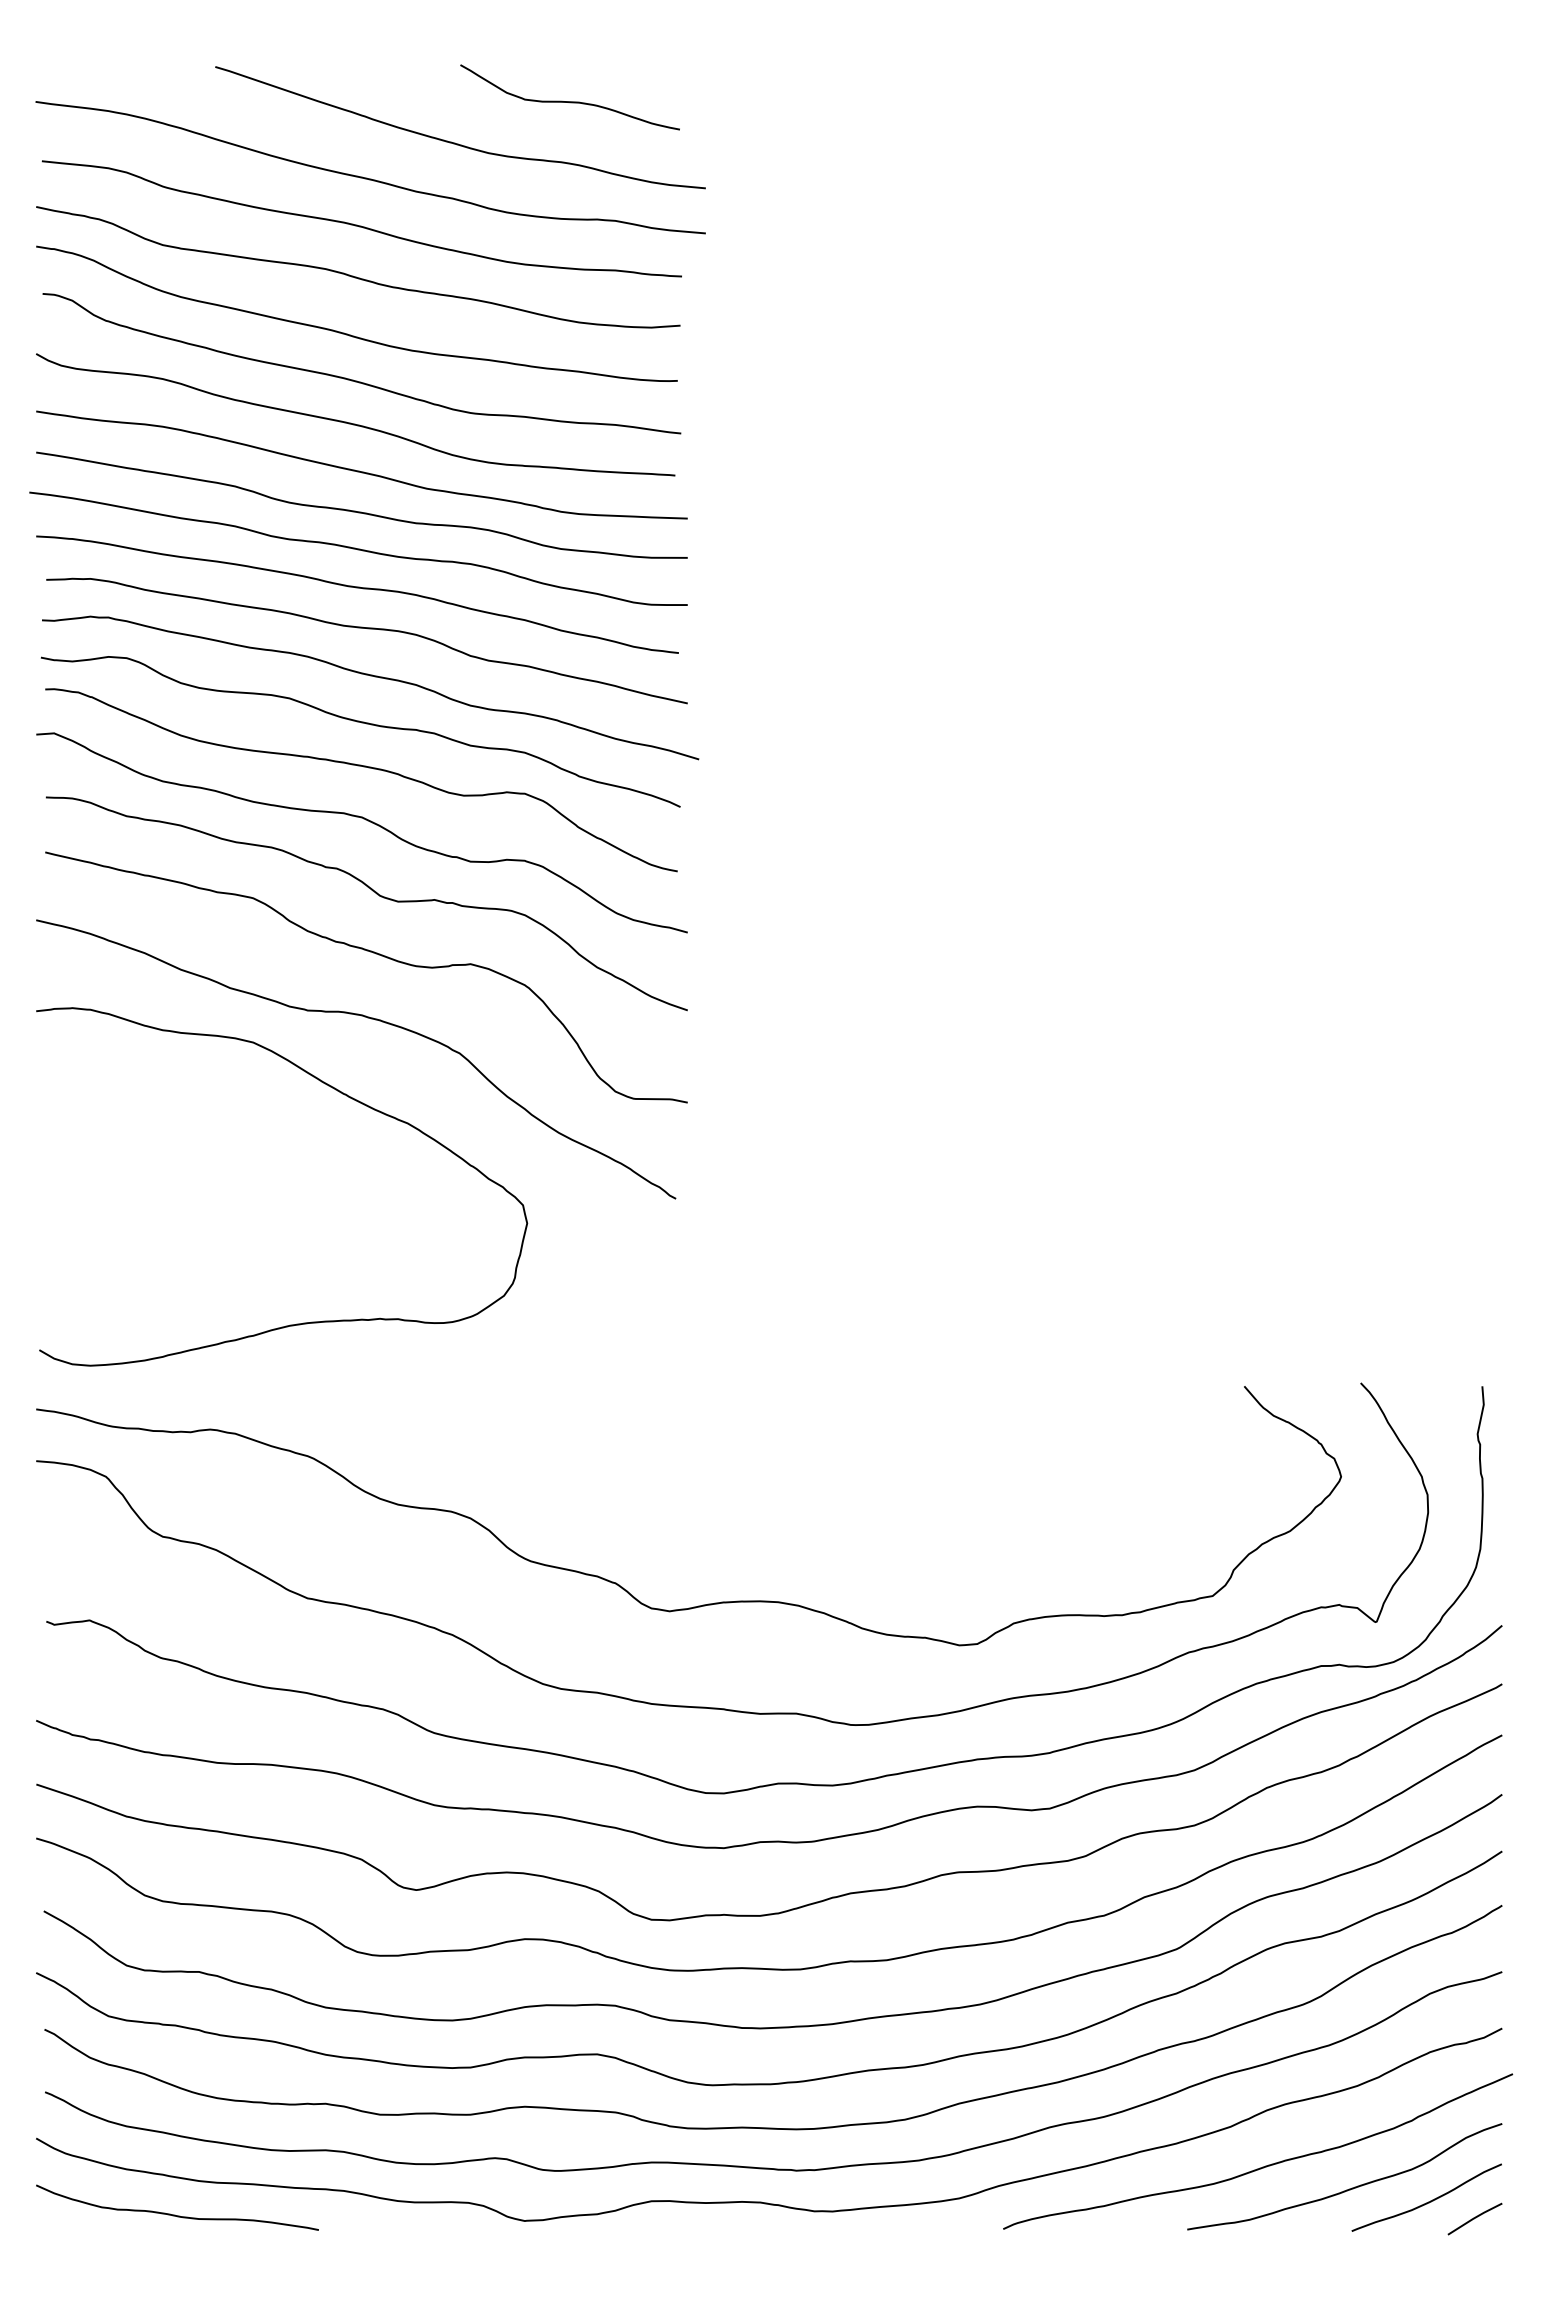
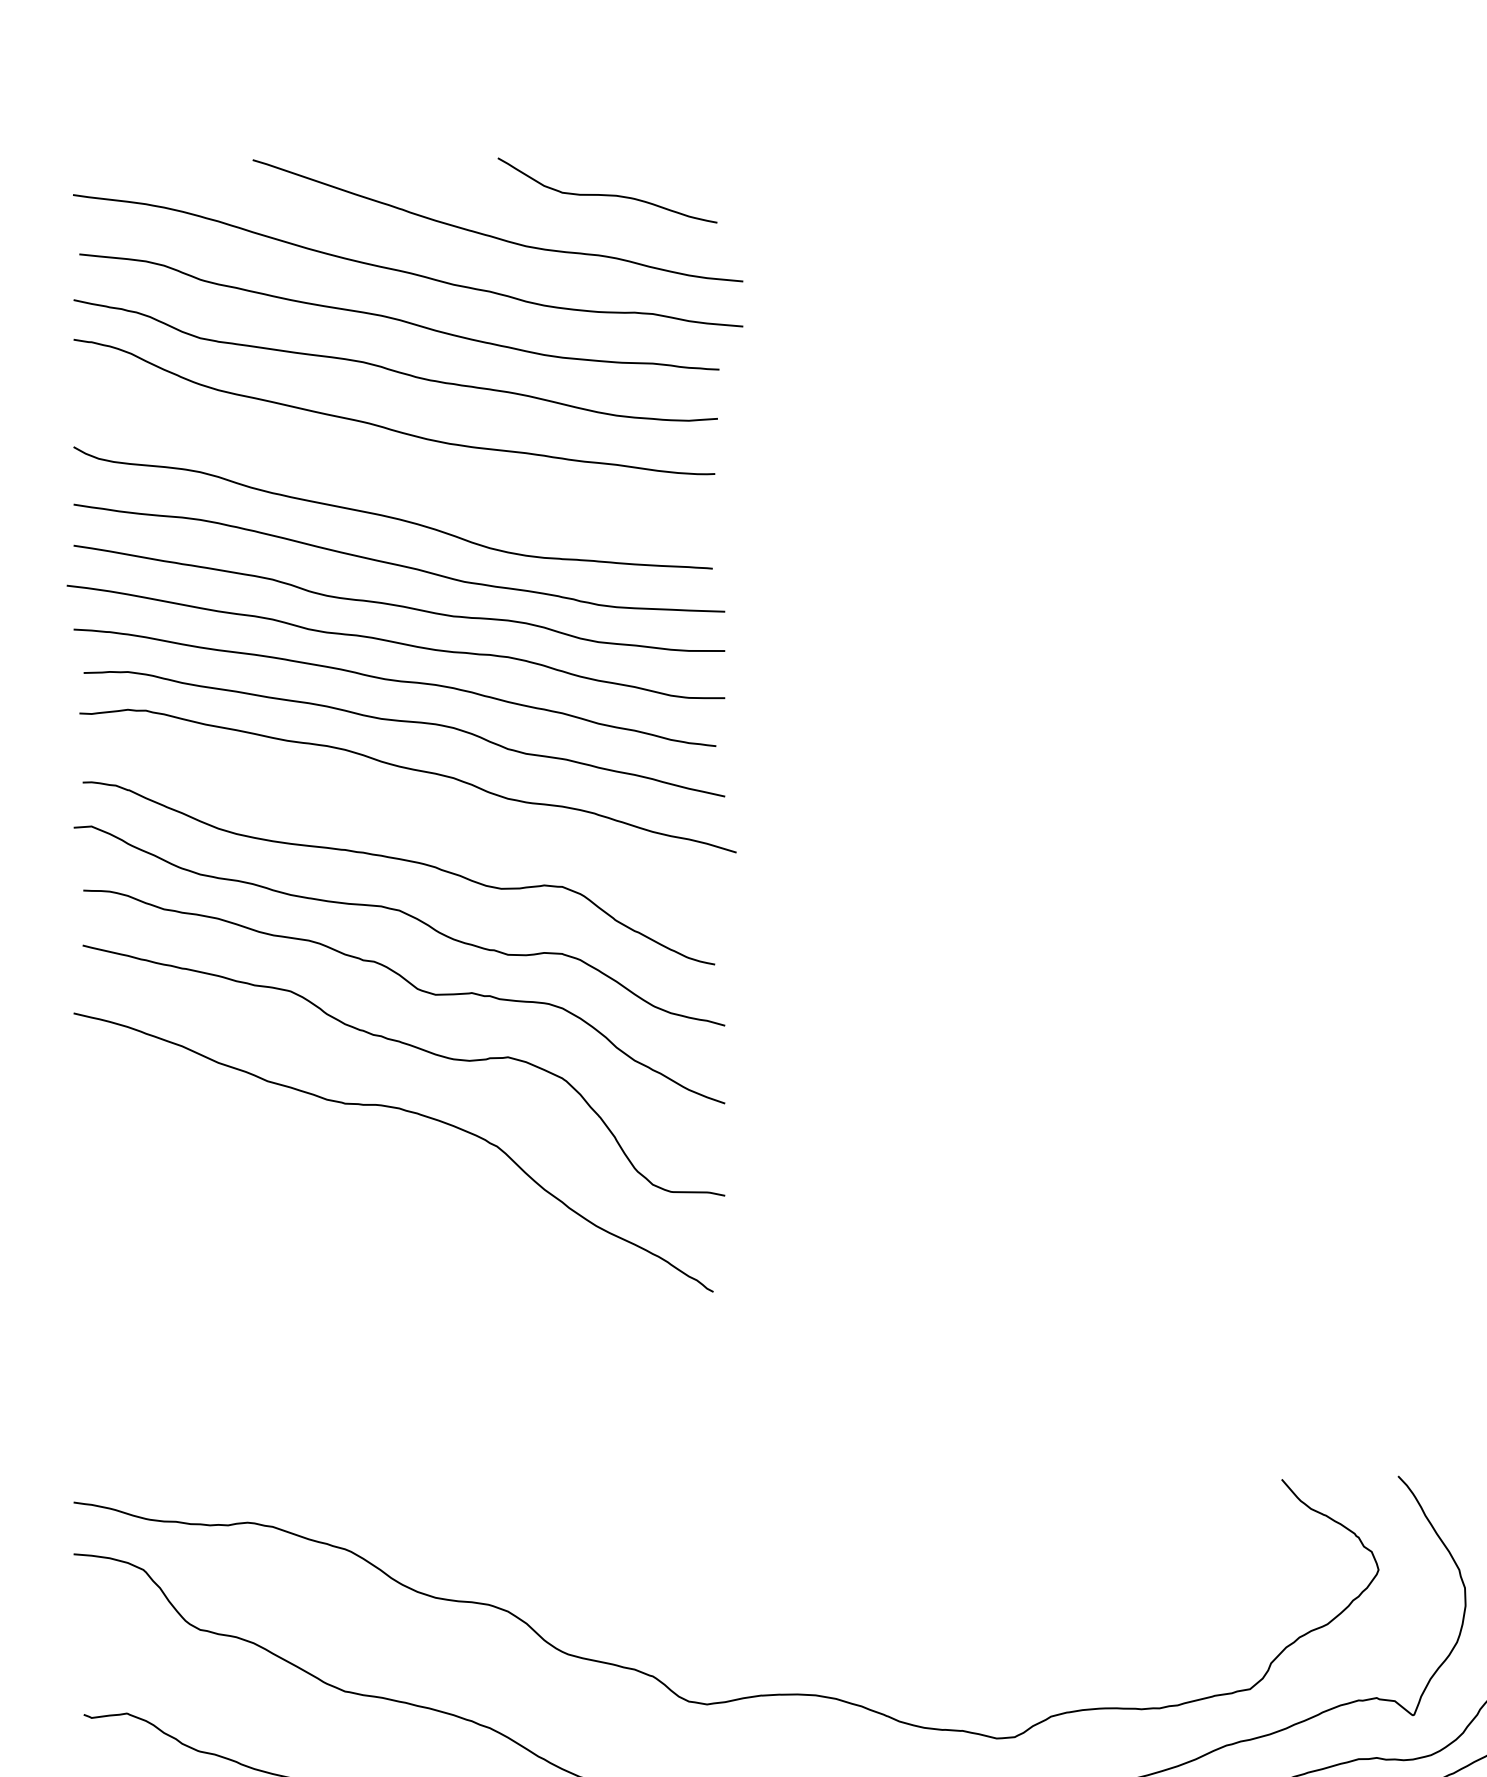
curve: (357, 380) -> (394, 473), removed
curve: (361, 723) -> (398, 816), removed
curve: (340, 1093) -> (377, 1186), removed

